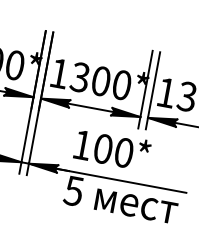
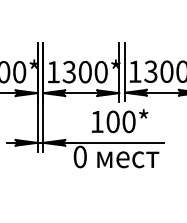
text: (112, 150) -> (120, 121), moved
text: (73, 190) -> (79, 156), 5 -> 0

